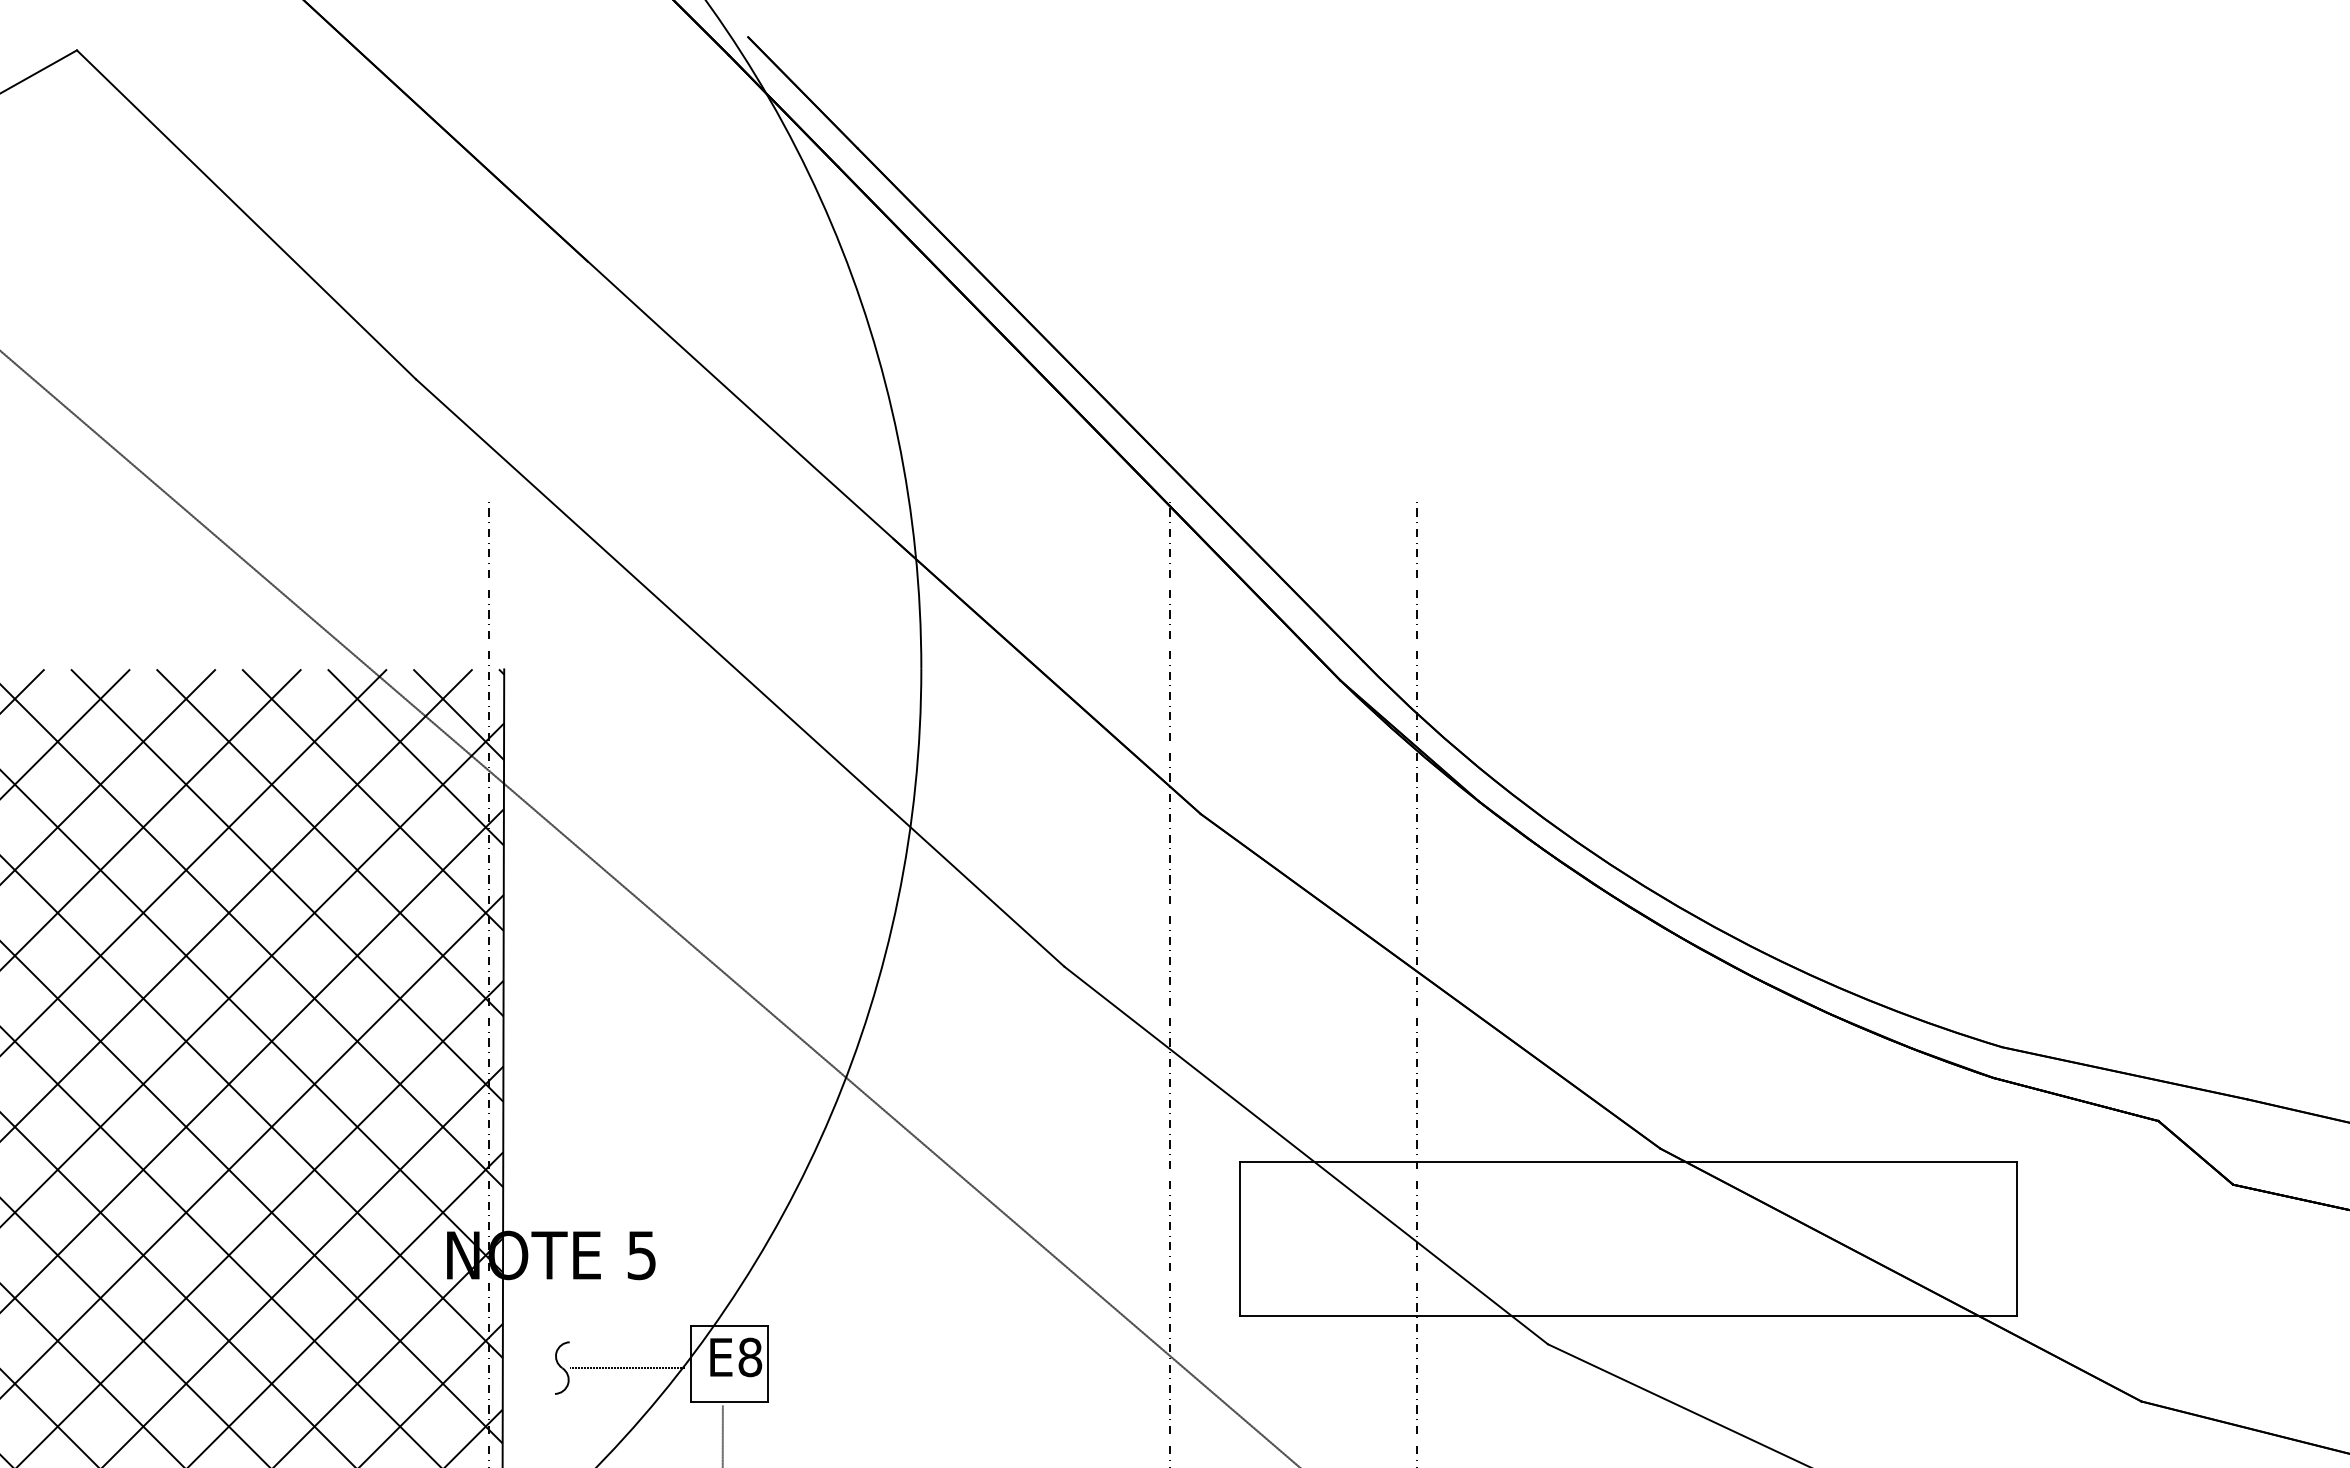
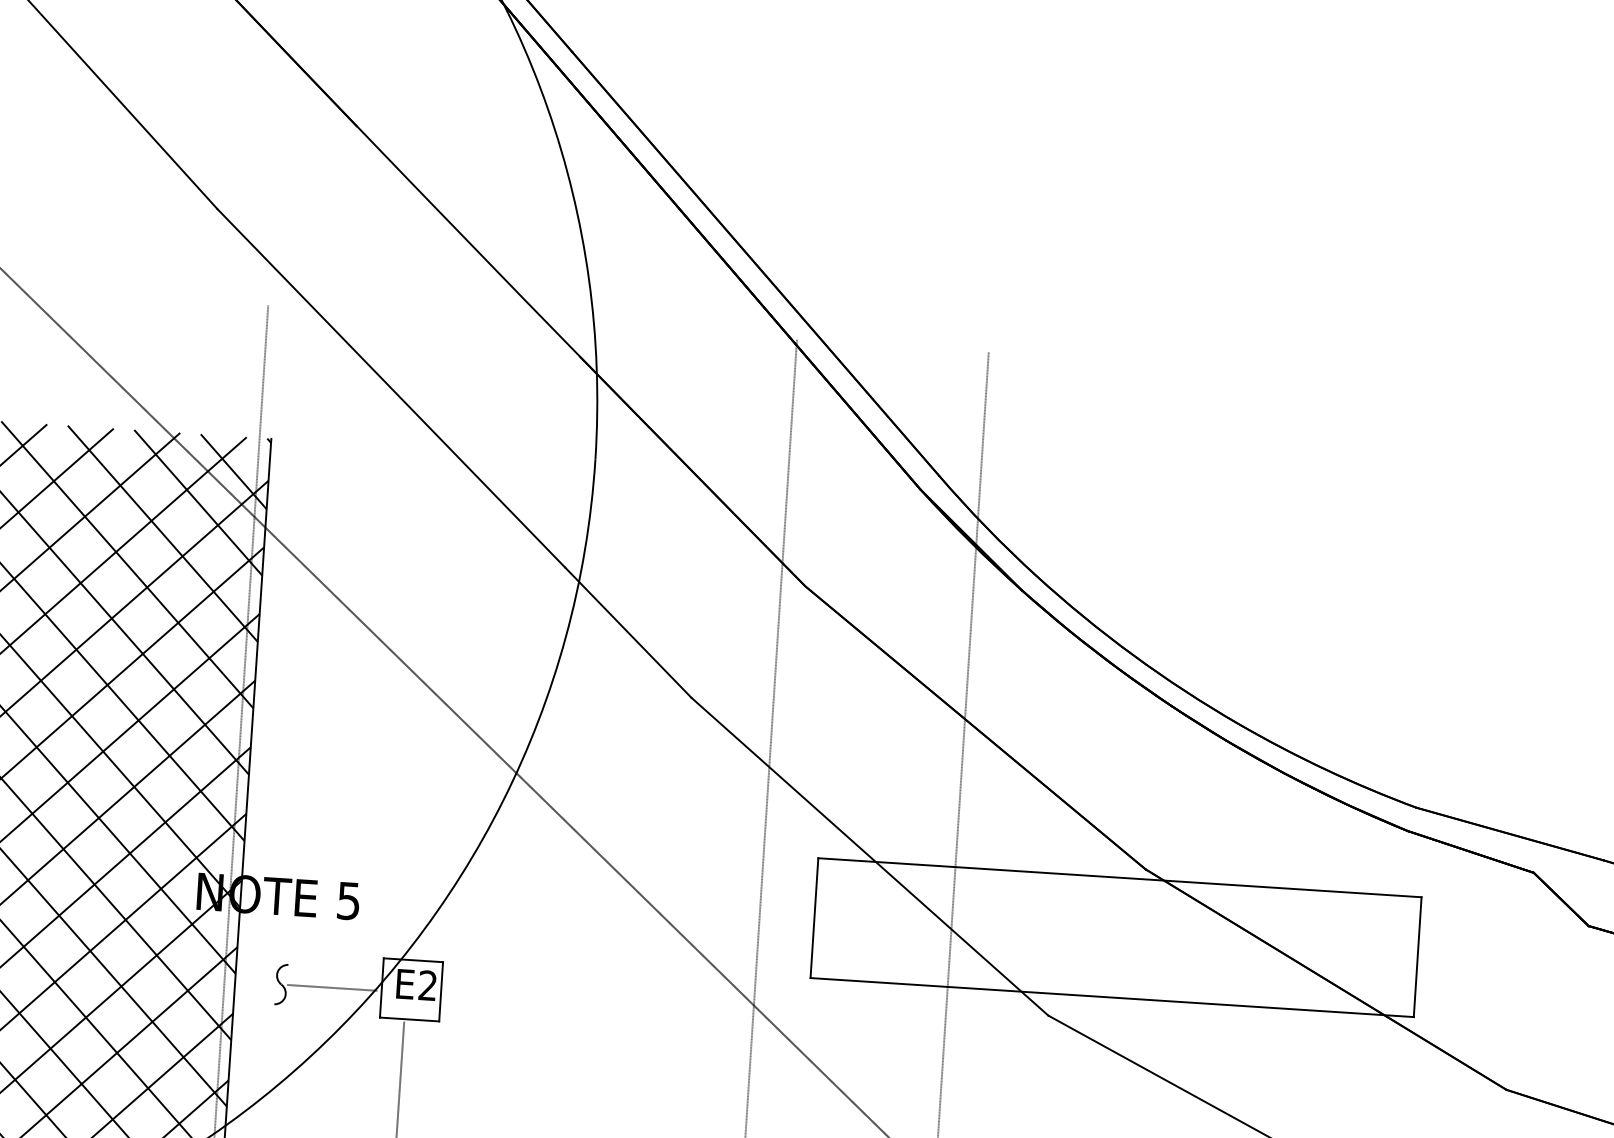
text: (750, 1357) -> (428, 985), E8 -> E2

